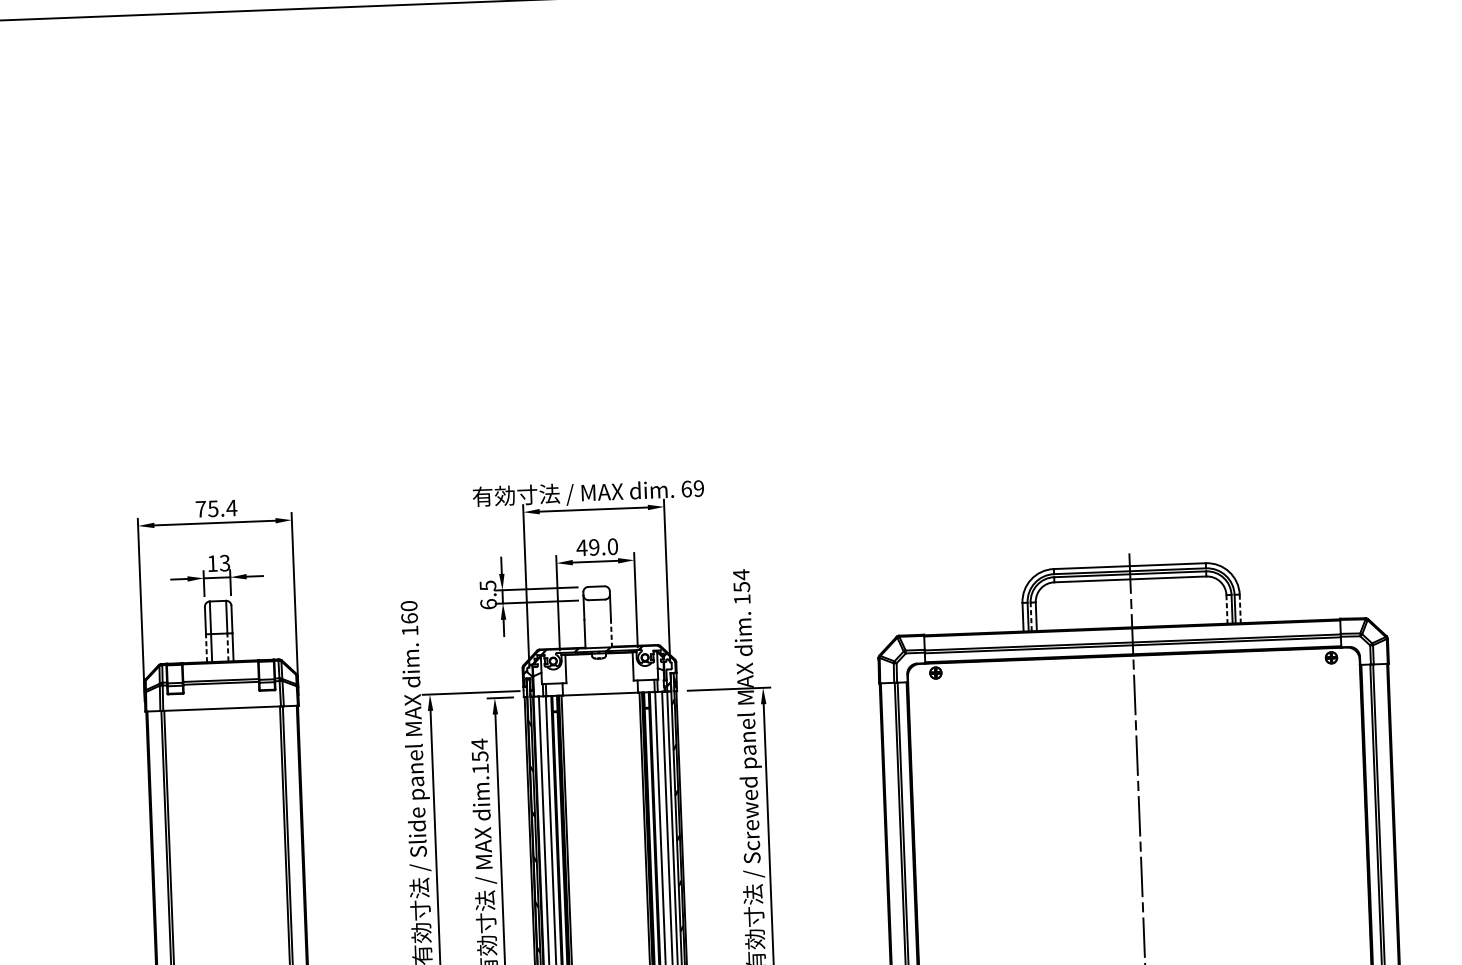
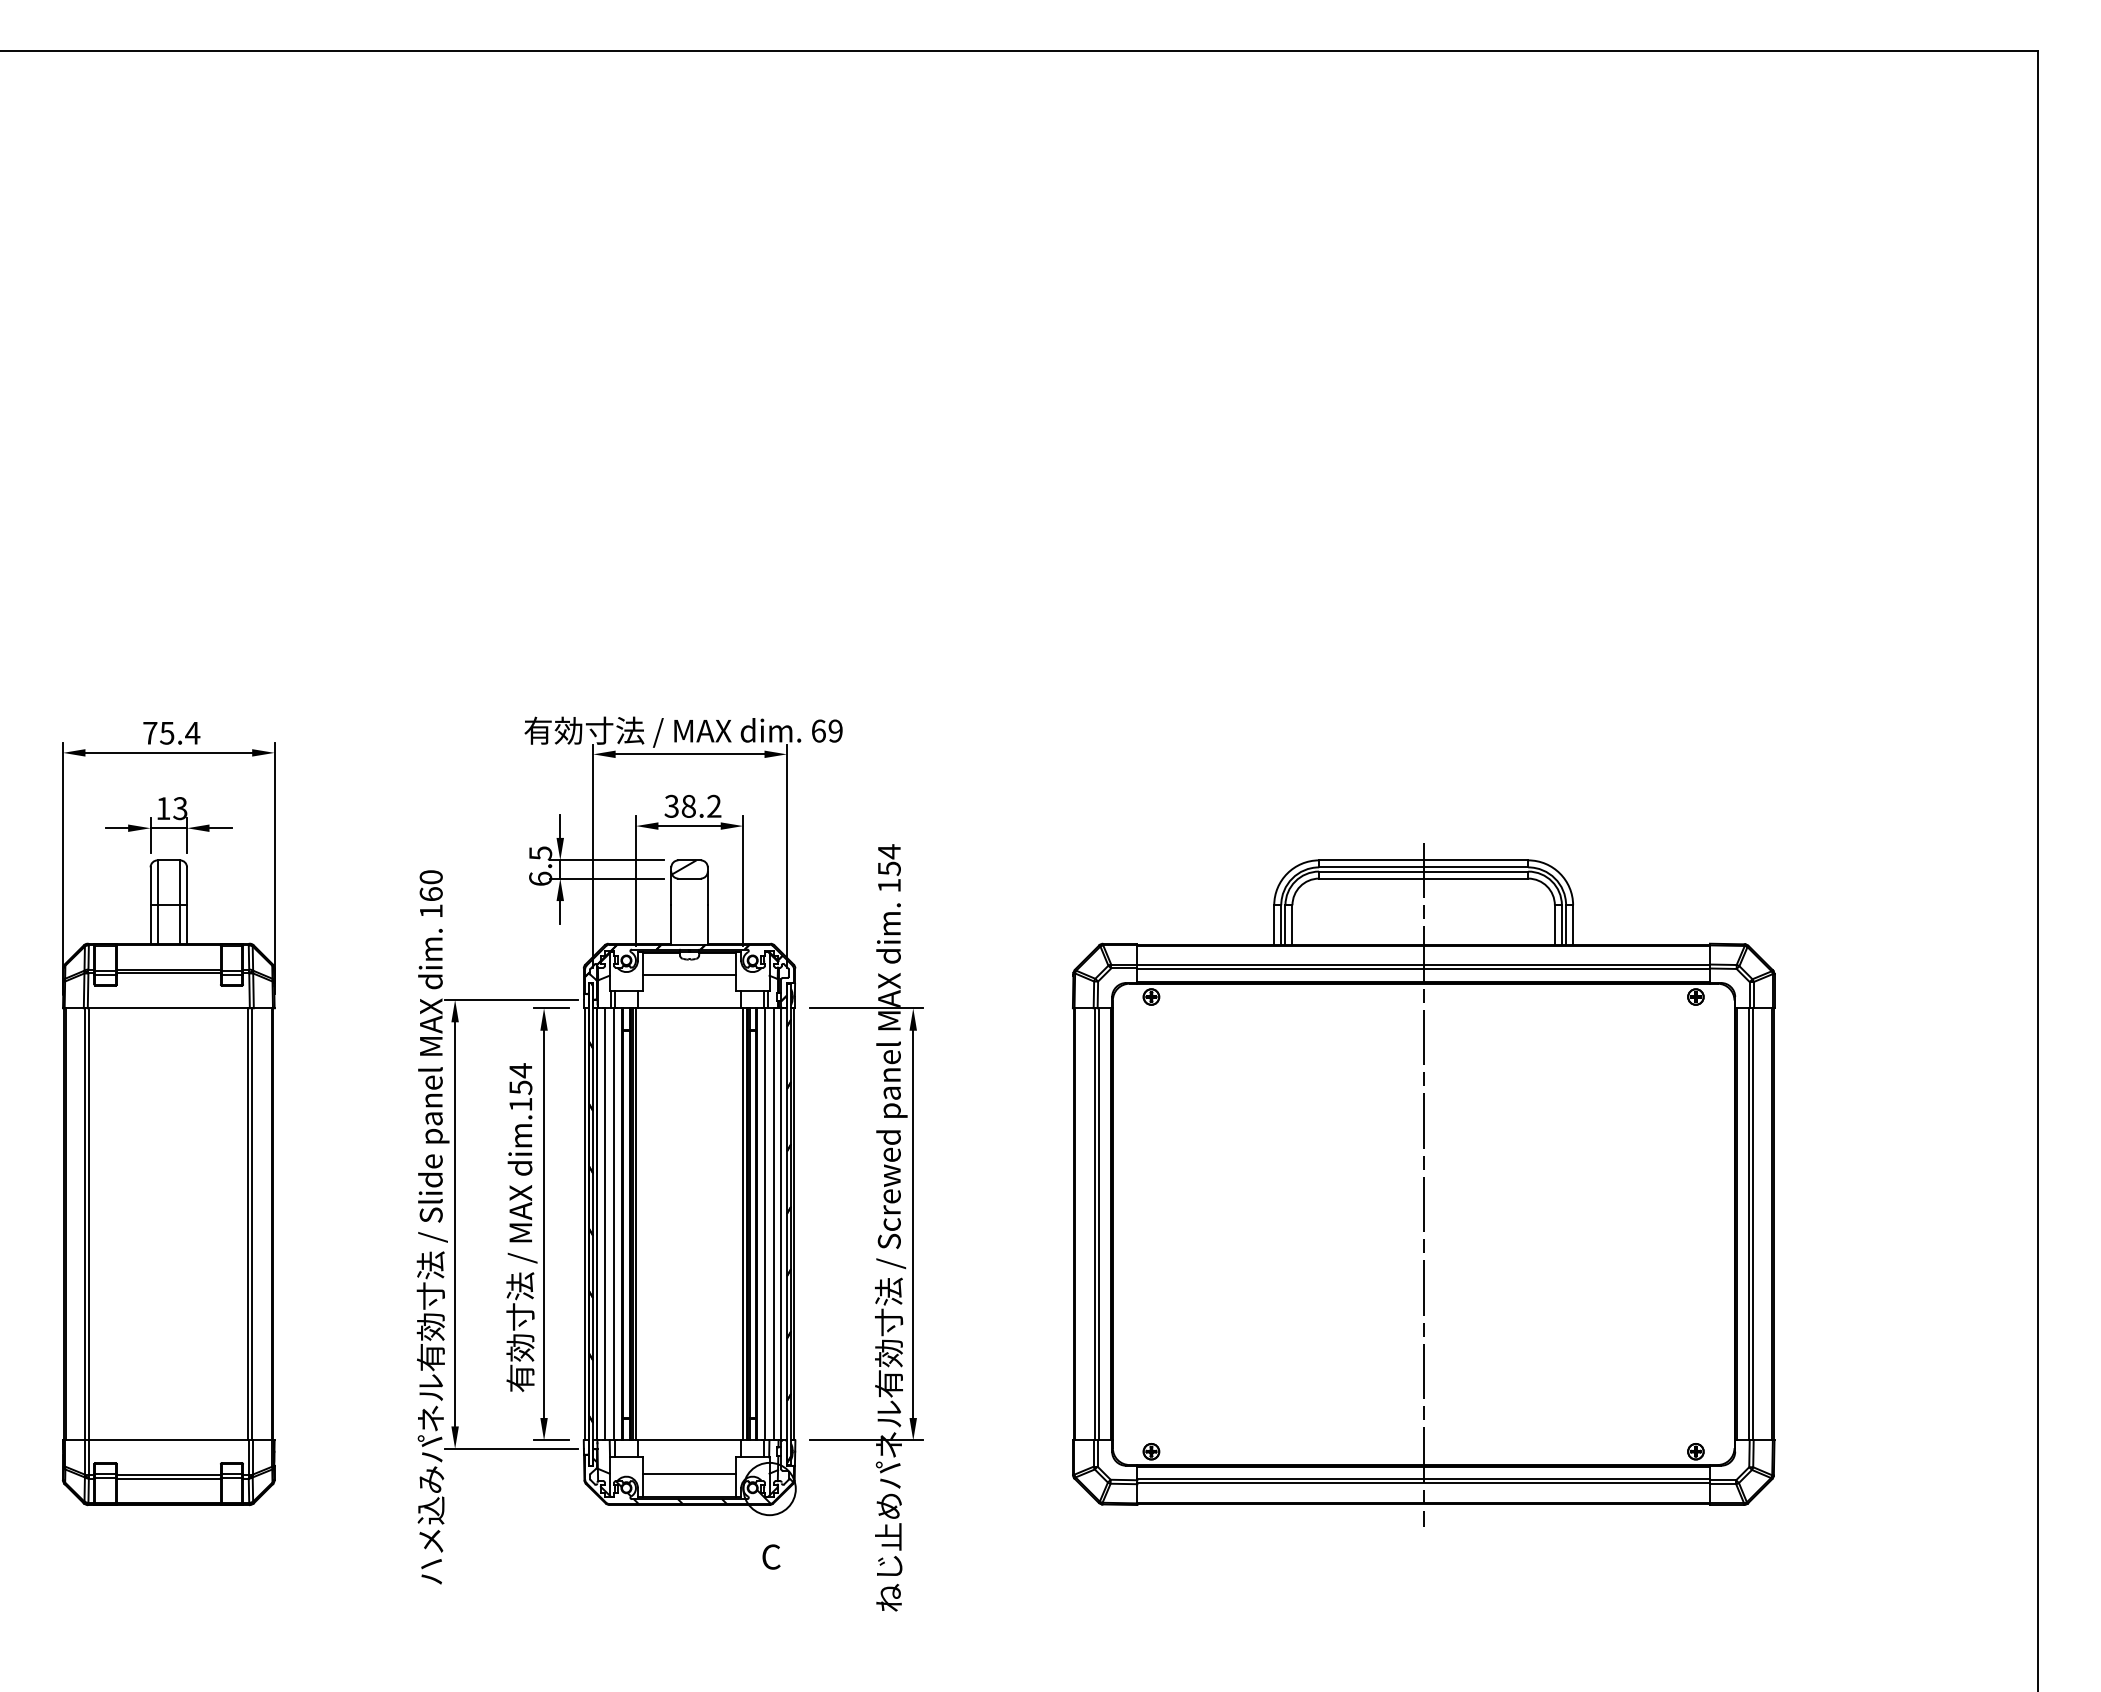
text: (597, 546) -> (692, 805), 49.0 -> 38.2
hatch: (592, 591) -> (683, 867), added
line: (1240, 608) -> (1573, 924), dashed -> solid
line: (1226, 609) -> (1554, 924), dashed -> solid
line: (1031, 616) -> (1285, 924), dashed -> solid
line: (611, 632) -> (707, 924), dashed -> solid
line: (228, 647) -> (180, 924), dashed -> solid
line: (206, 648) -> (150, 924), dashed -> solid
line: (599, 670) -> (689, 975), added

